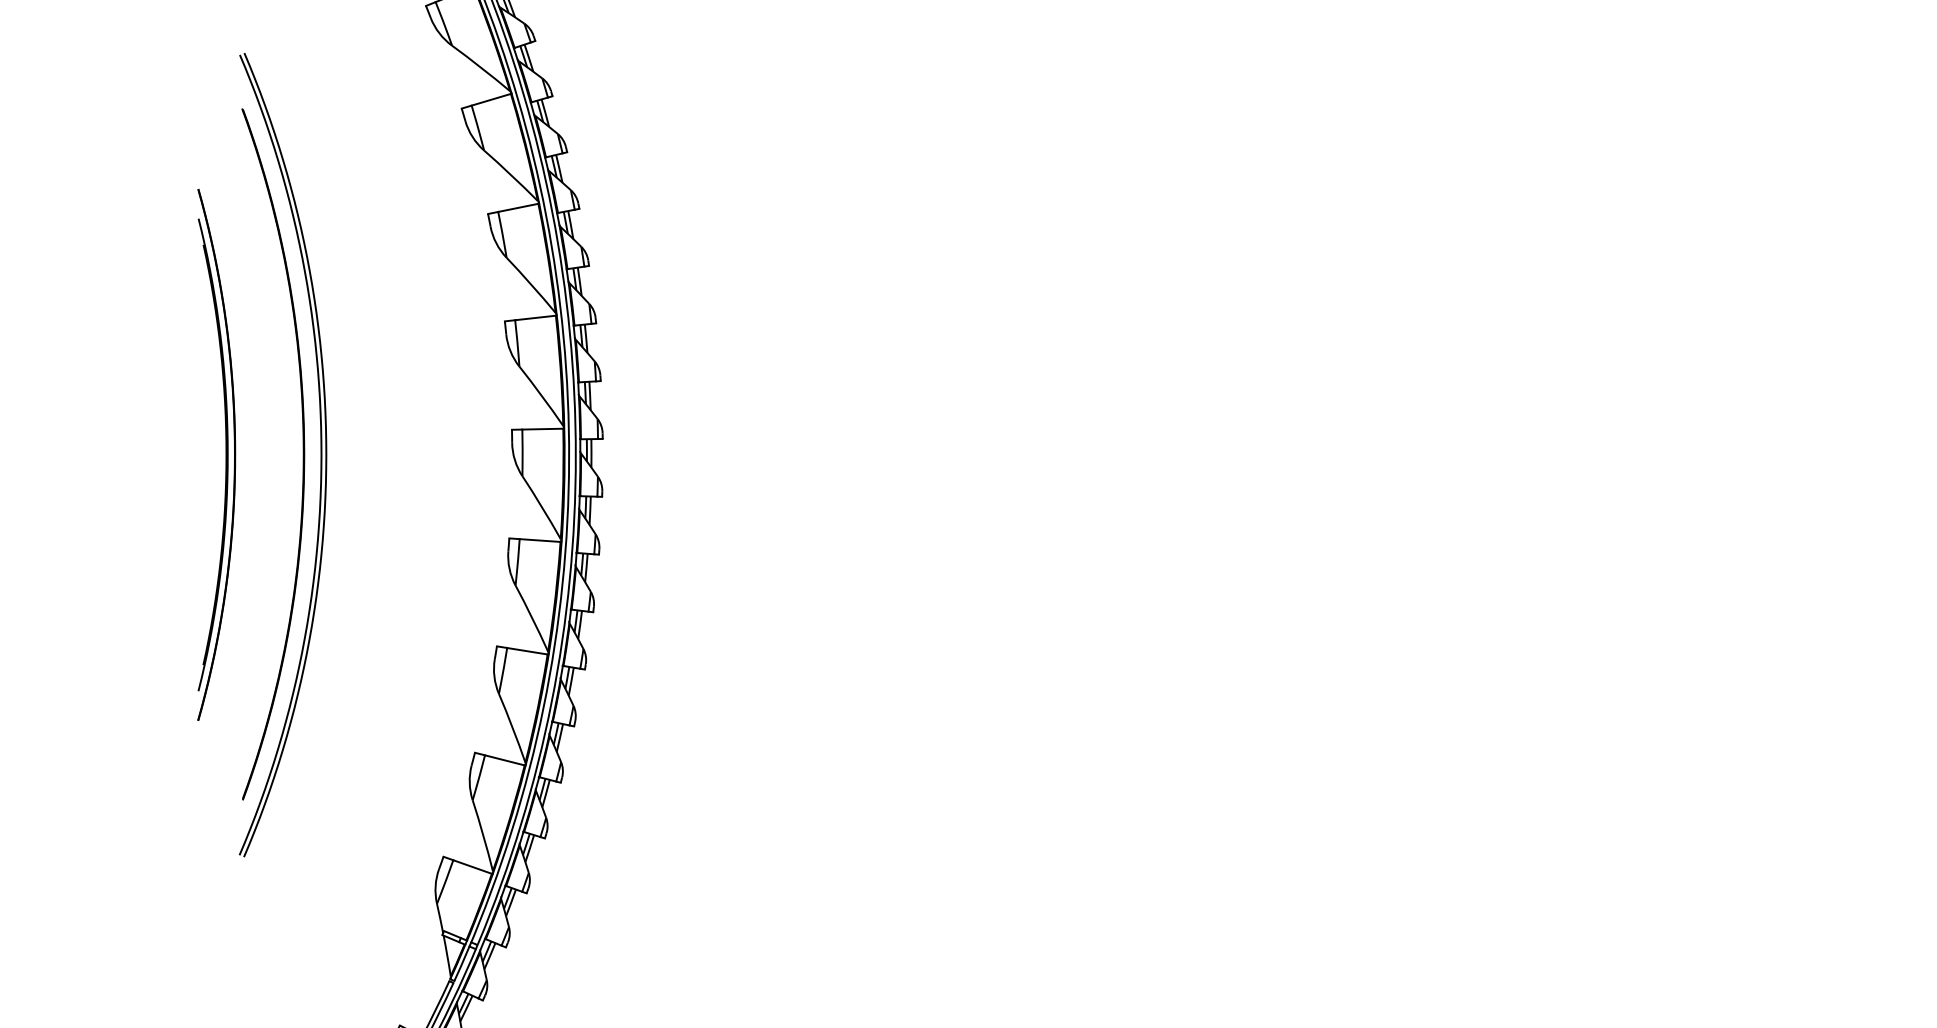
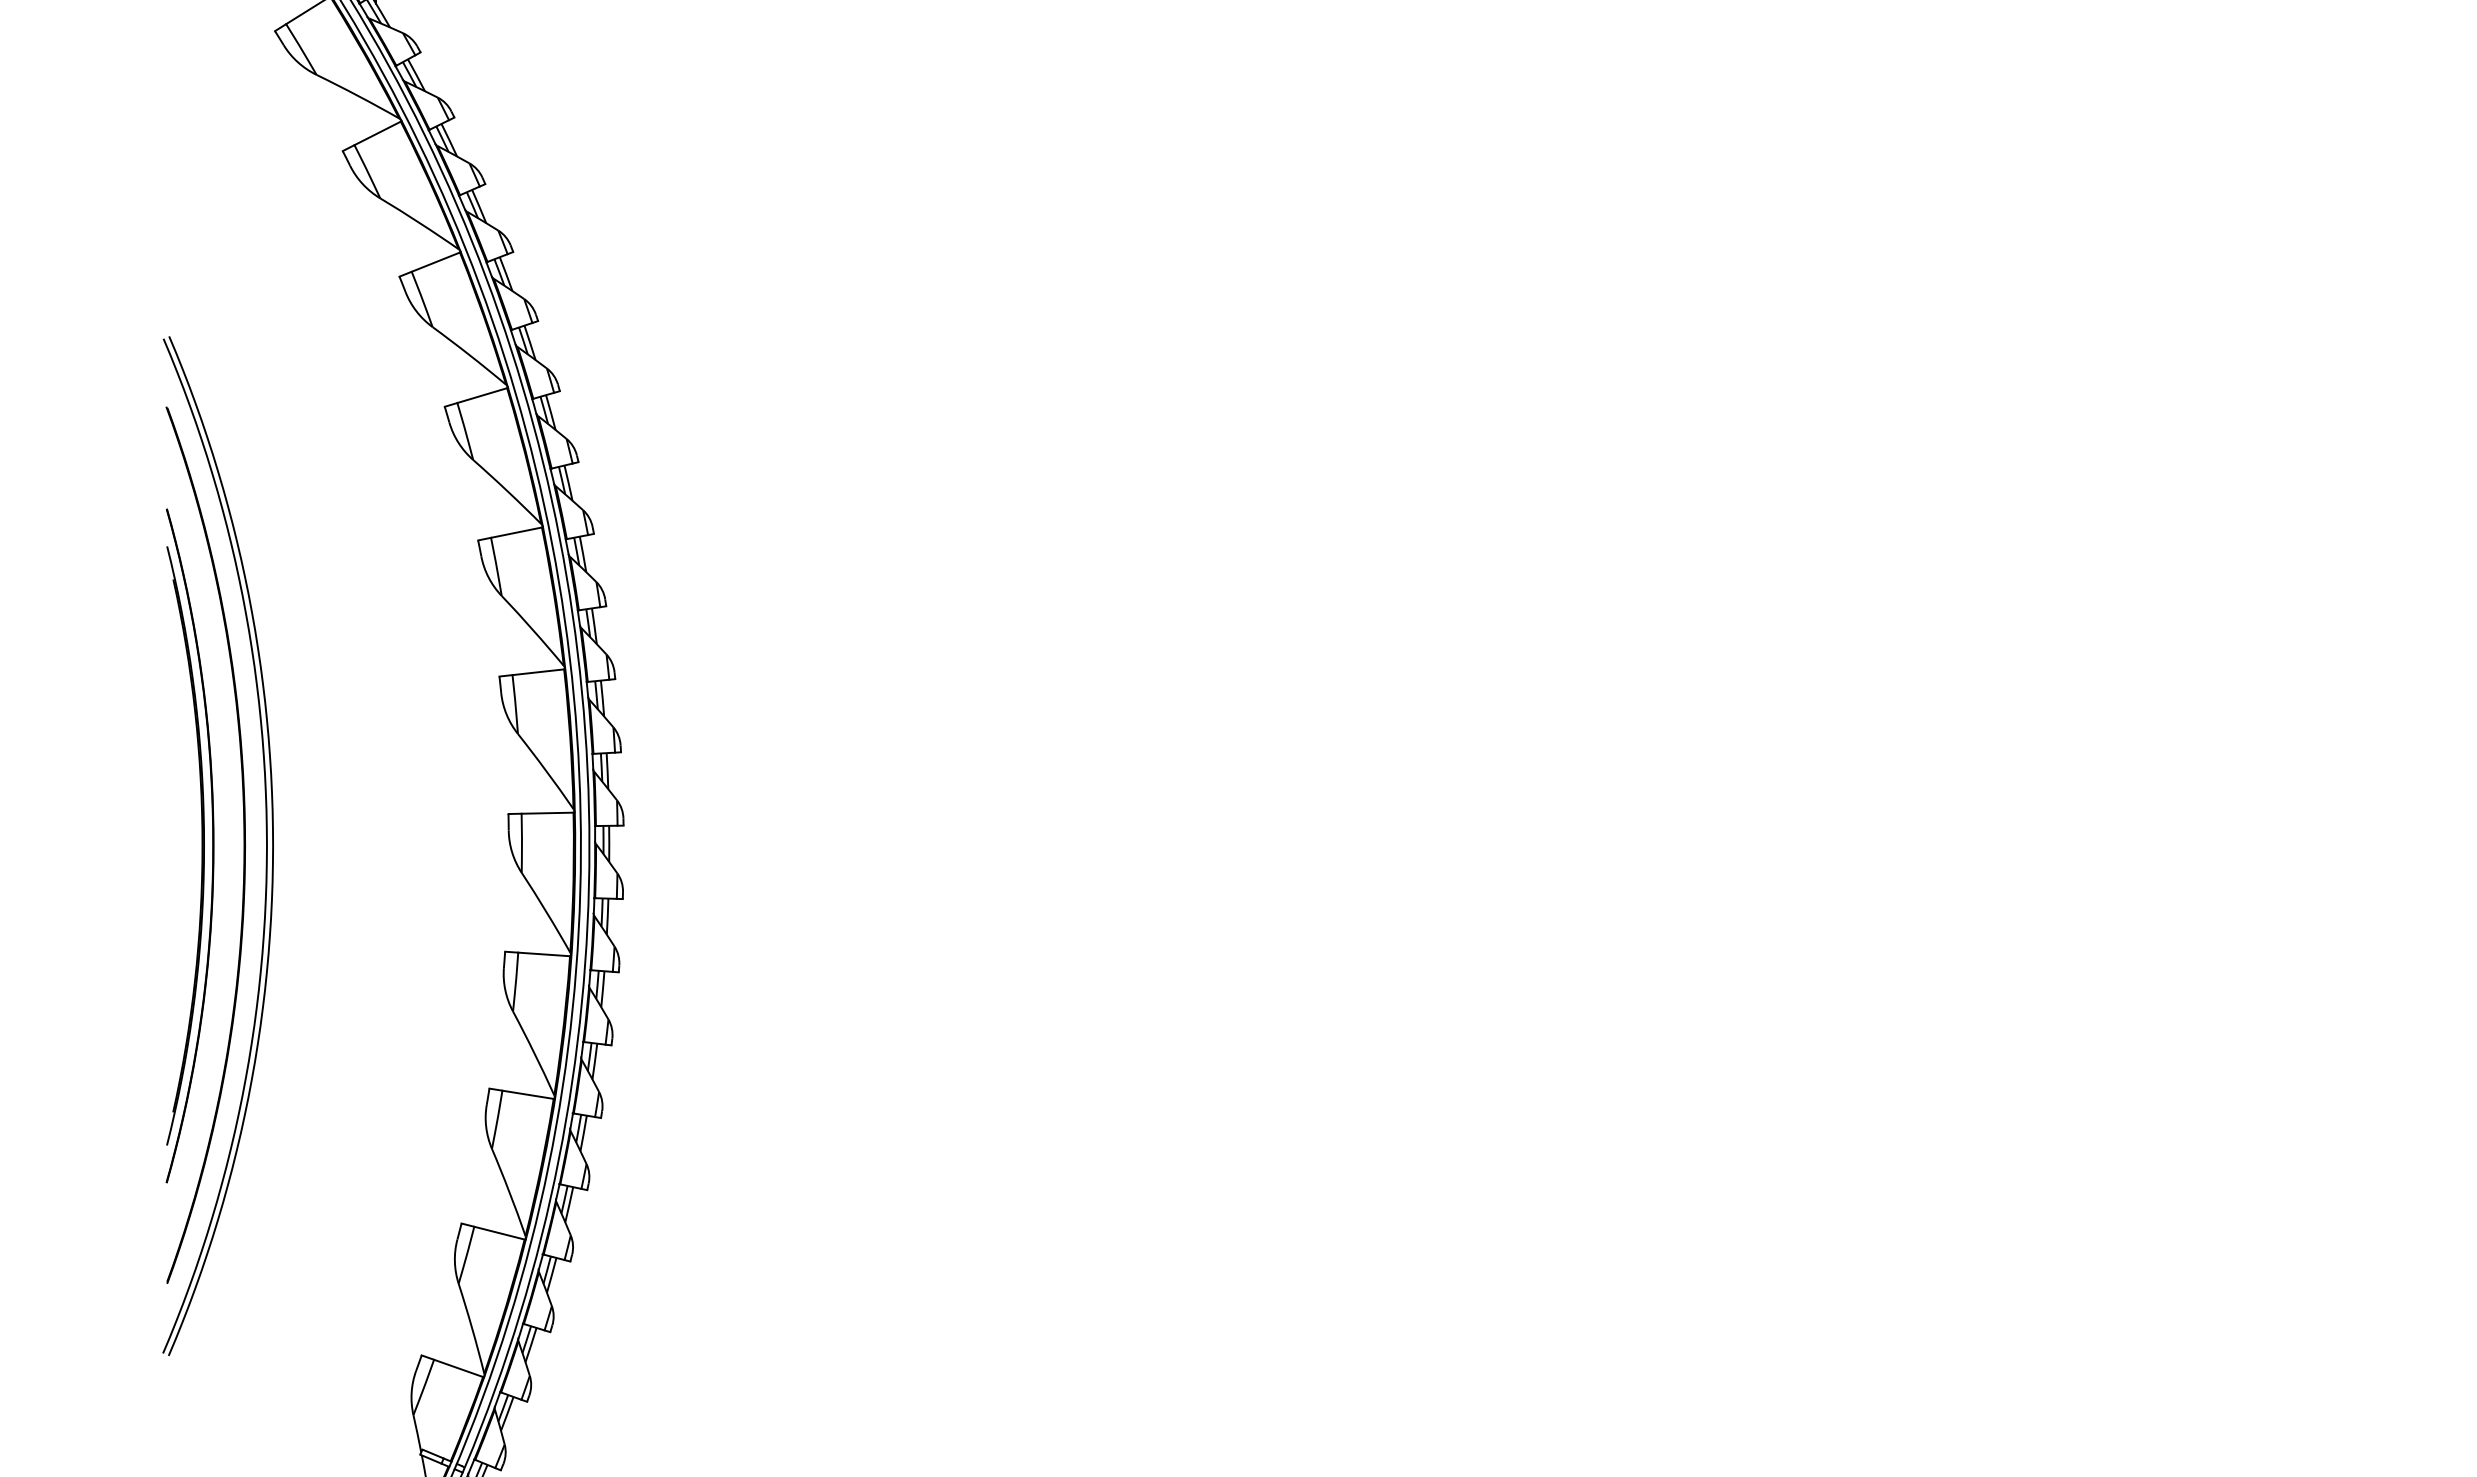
part: (225, 454) -> (201, 845), moved

